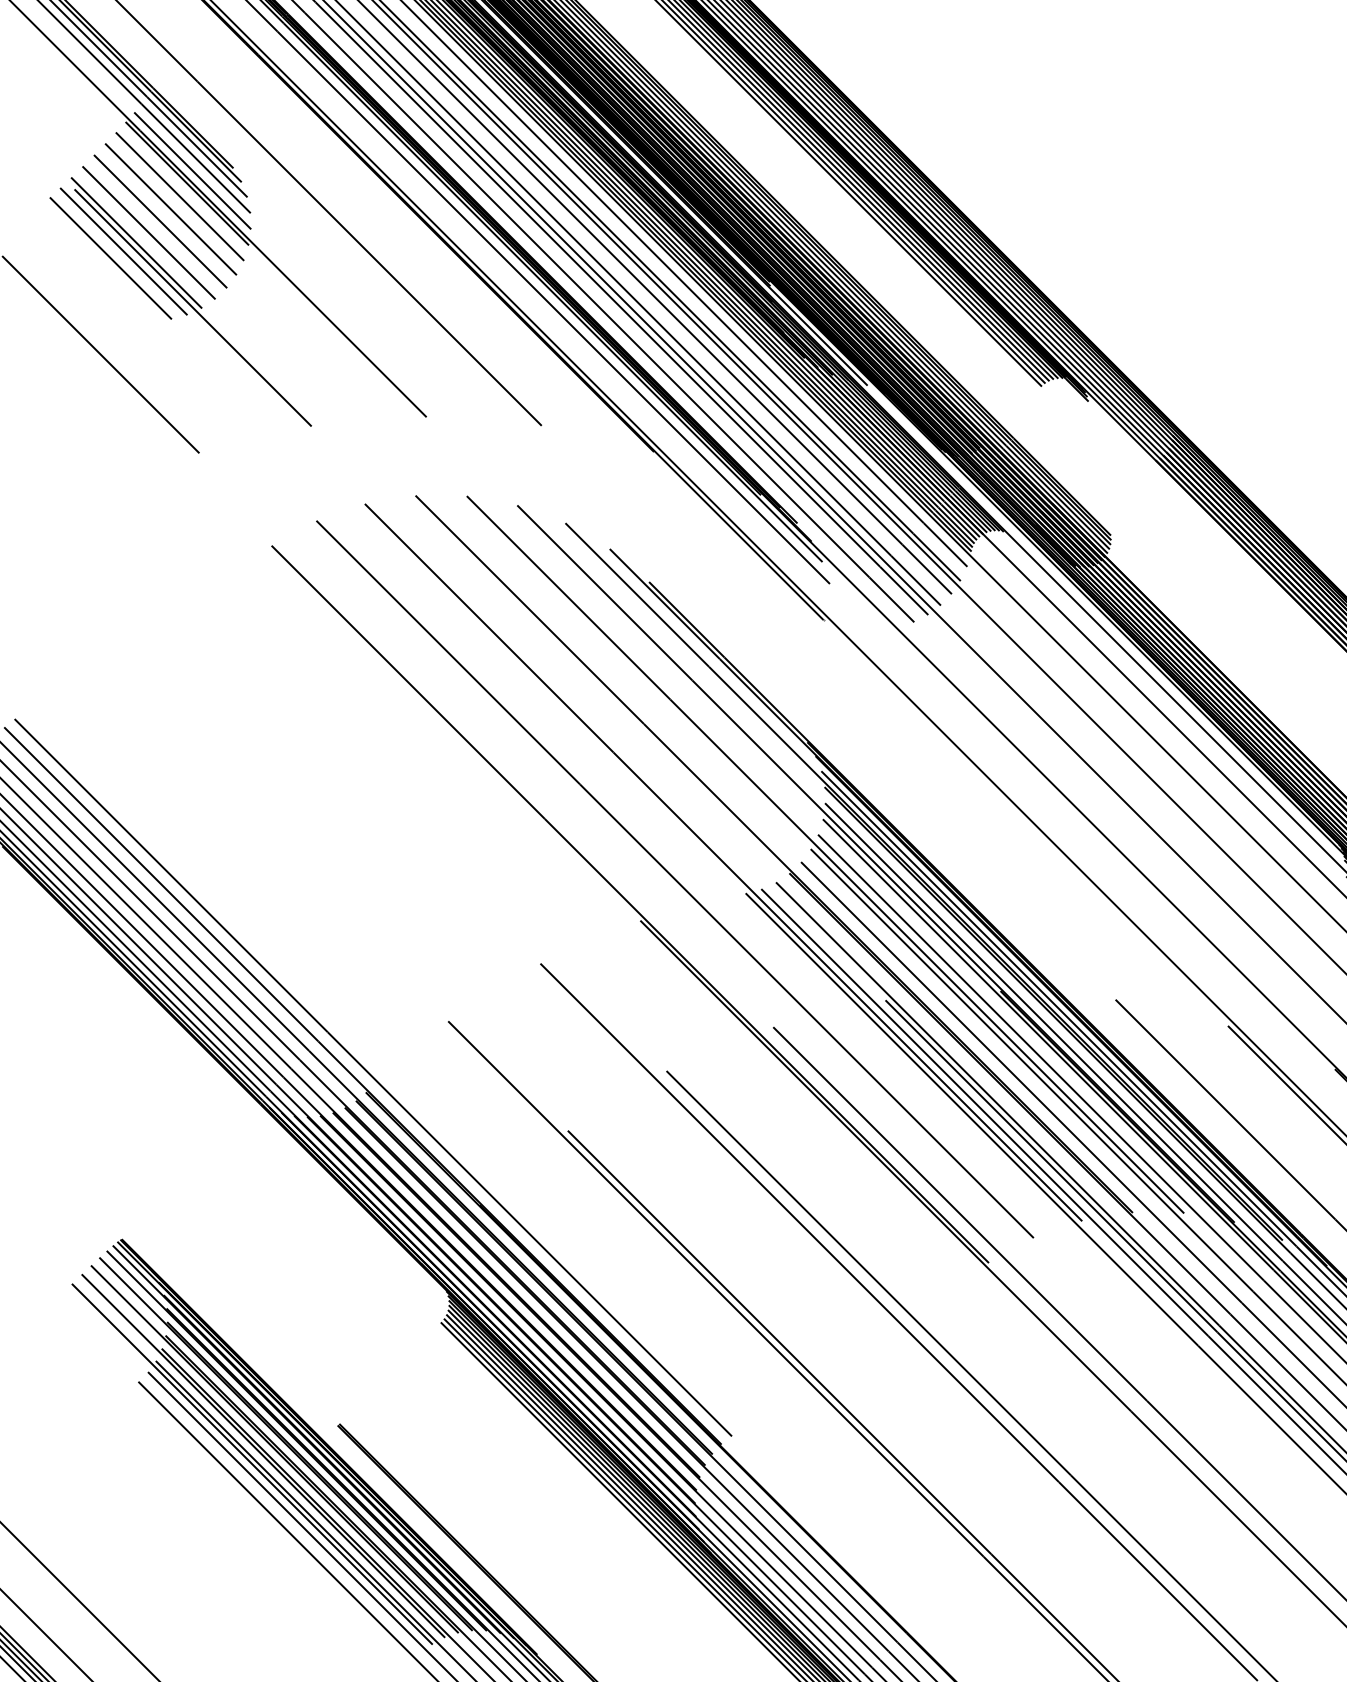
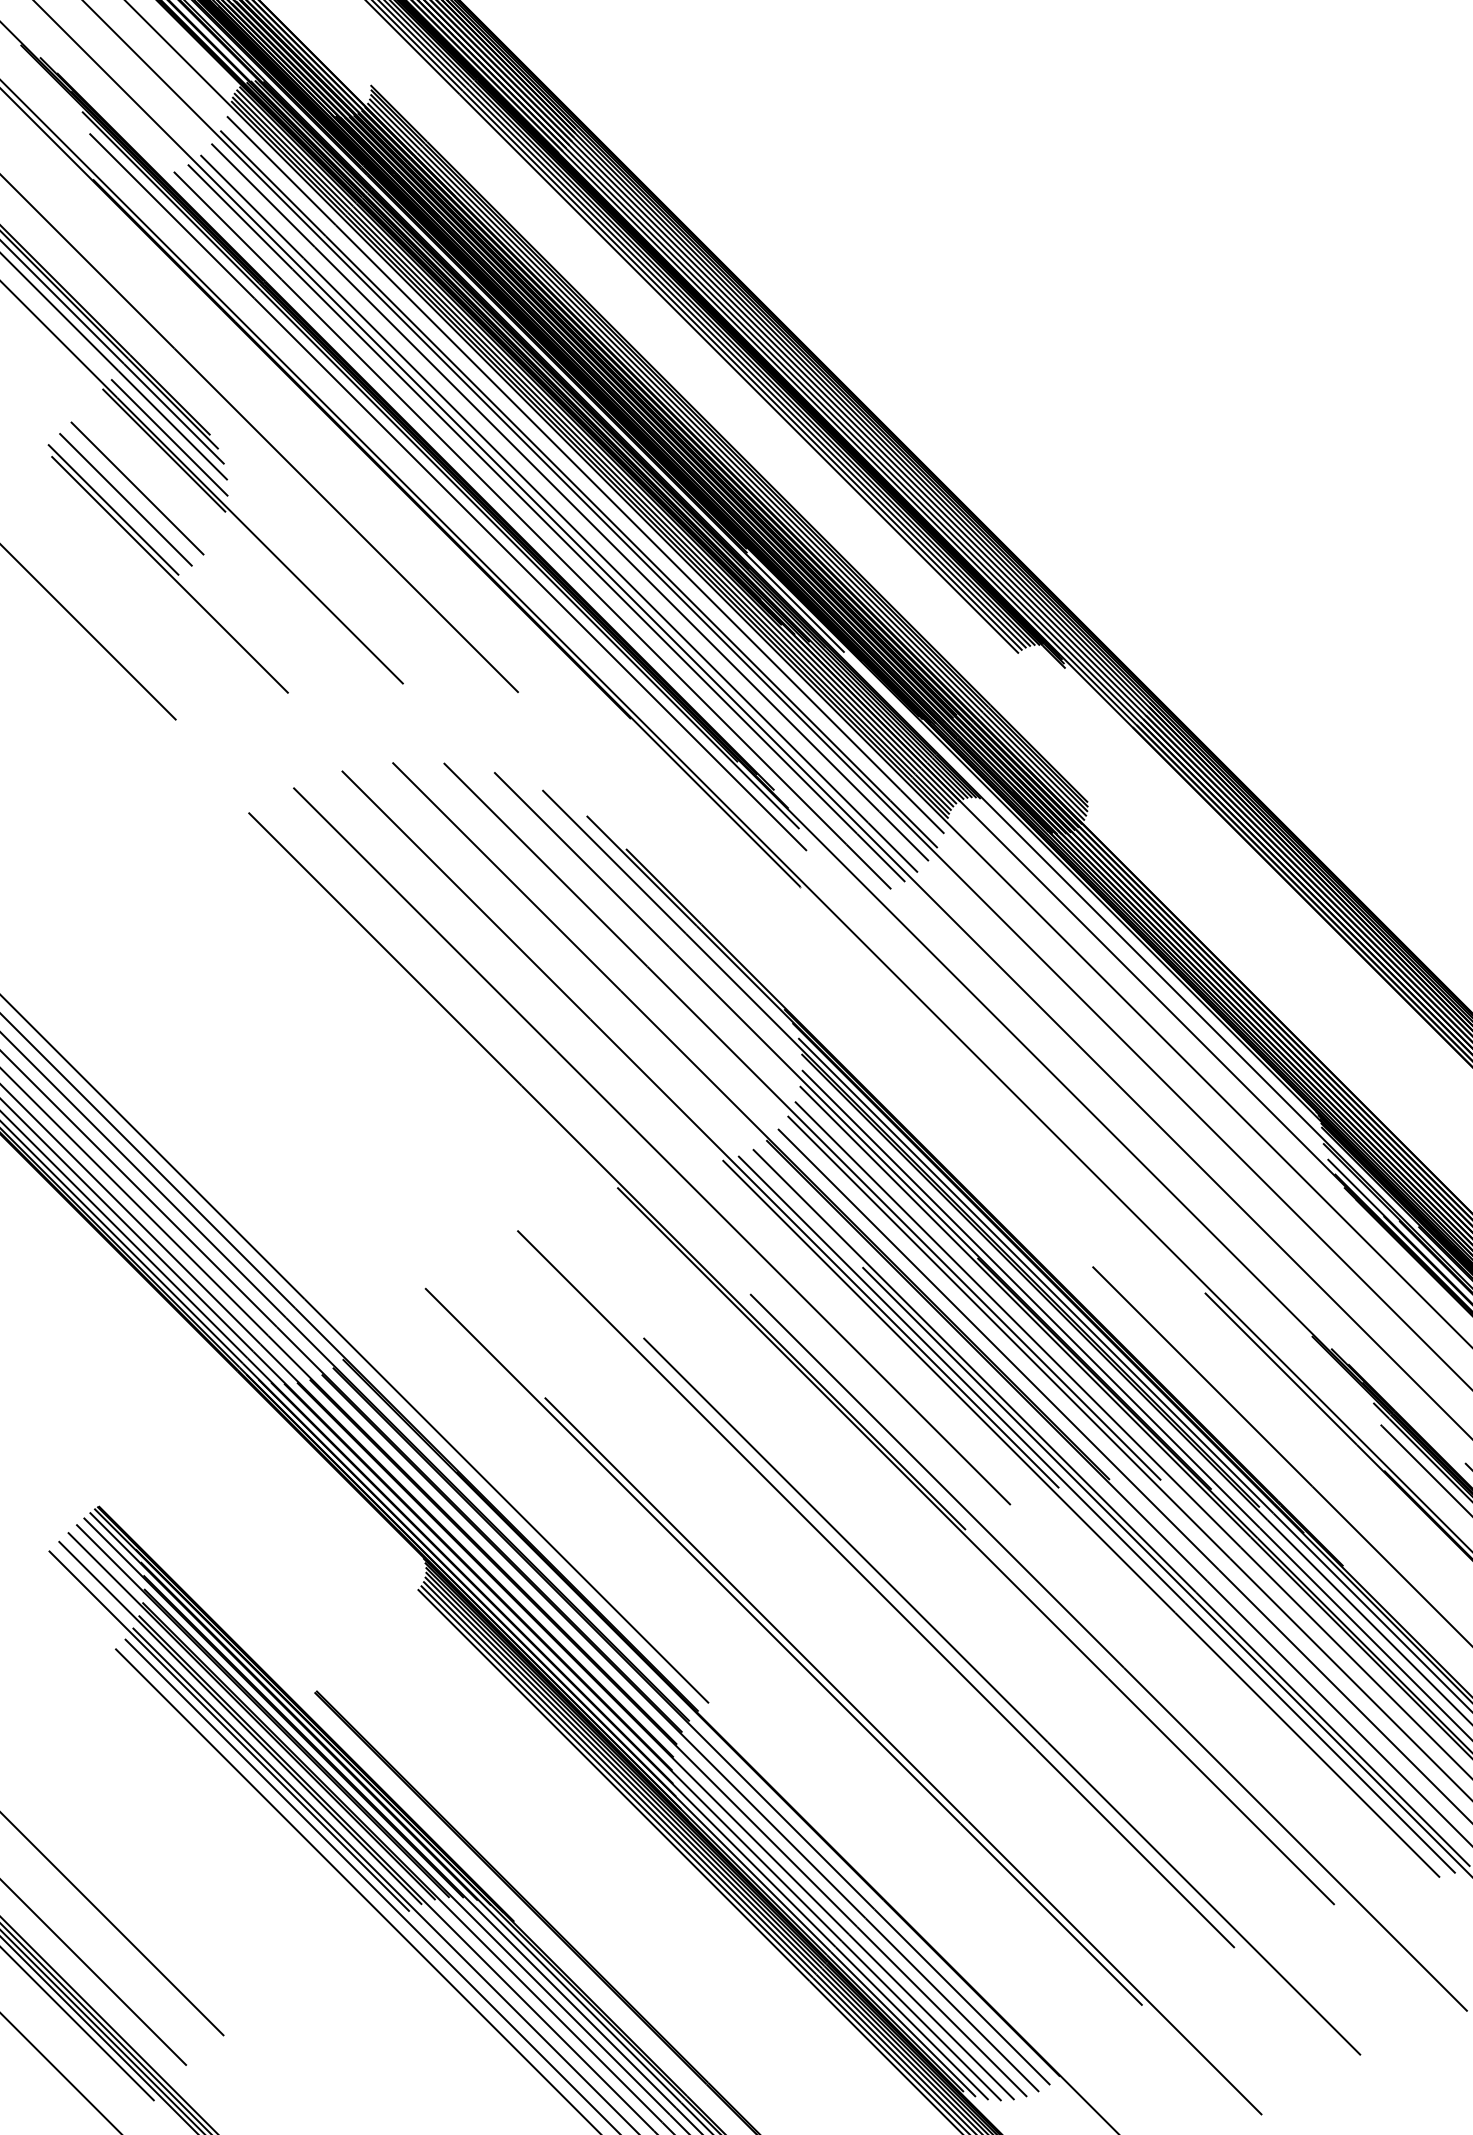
line: (179, 196) -> (156, 463), removed
line: (170, 209) -> (147, 476), removed
line: (123, 251) -> (100, 518), removed
line: (110, 258) -> (87, 525), removed

